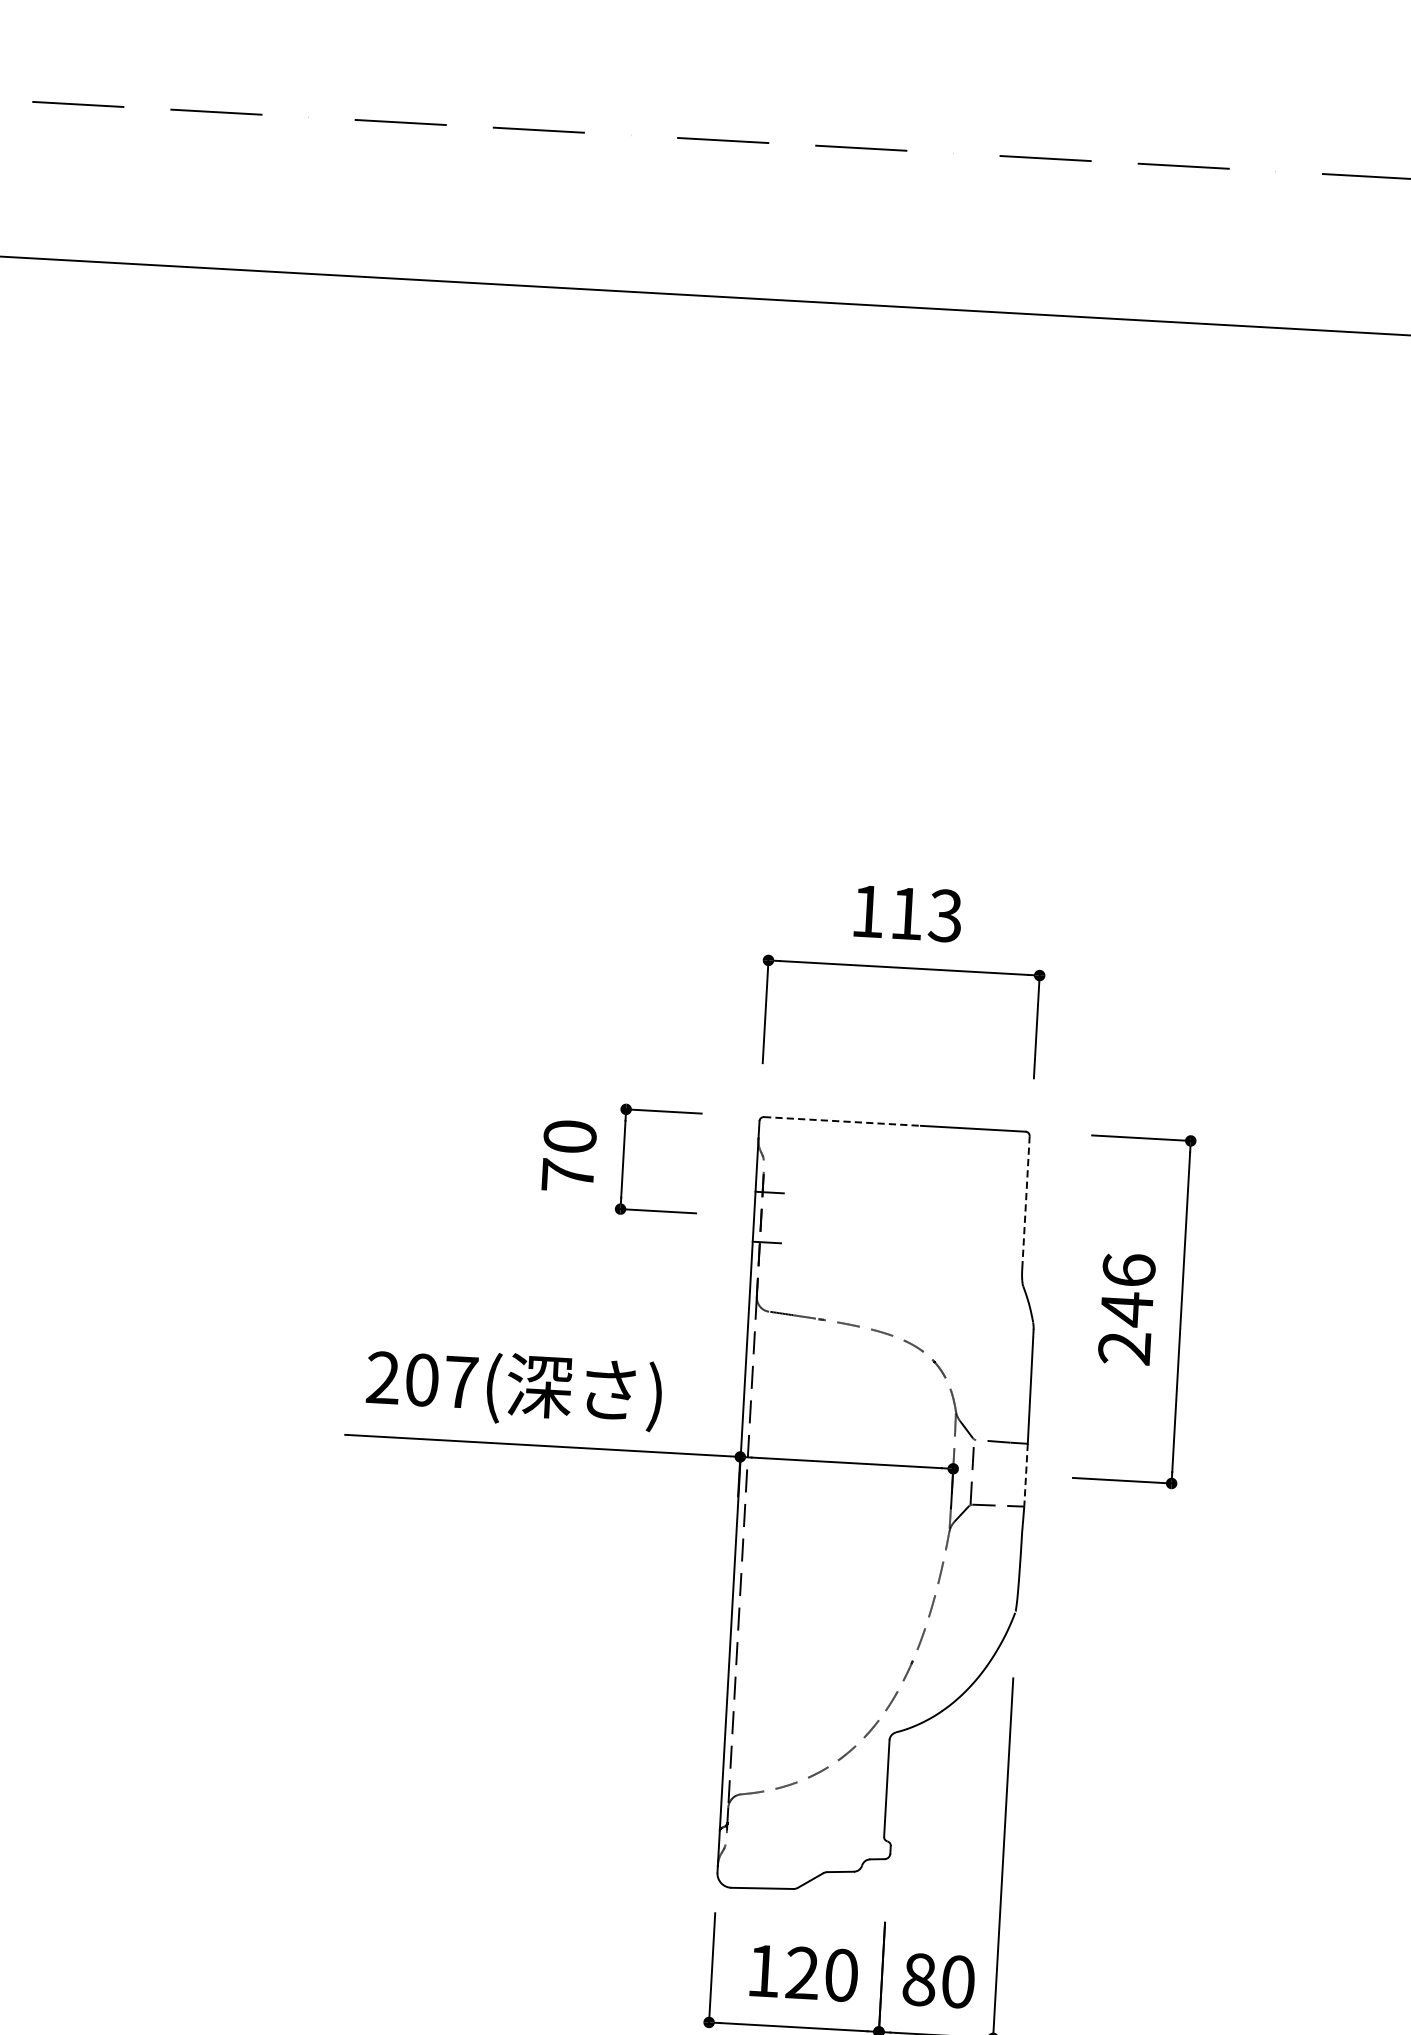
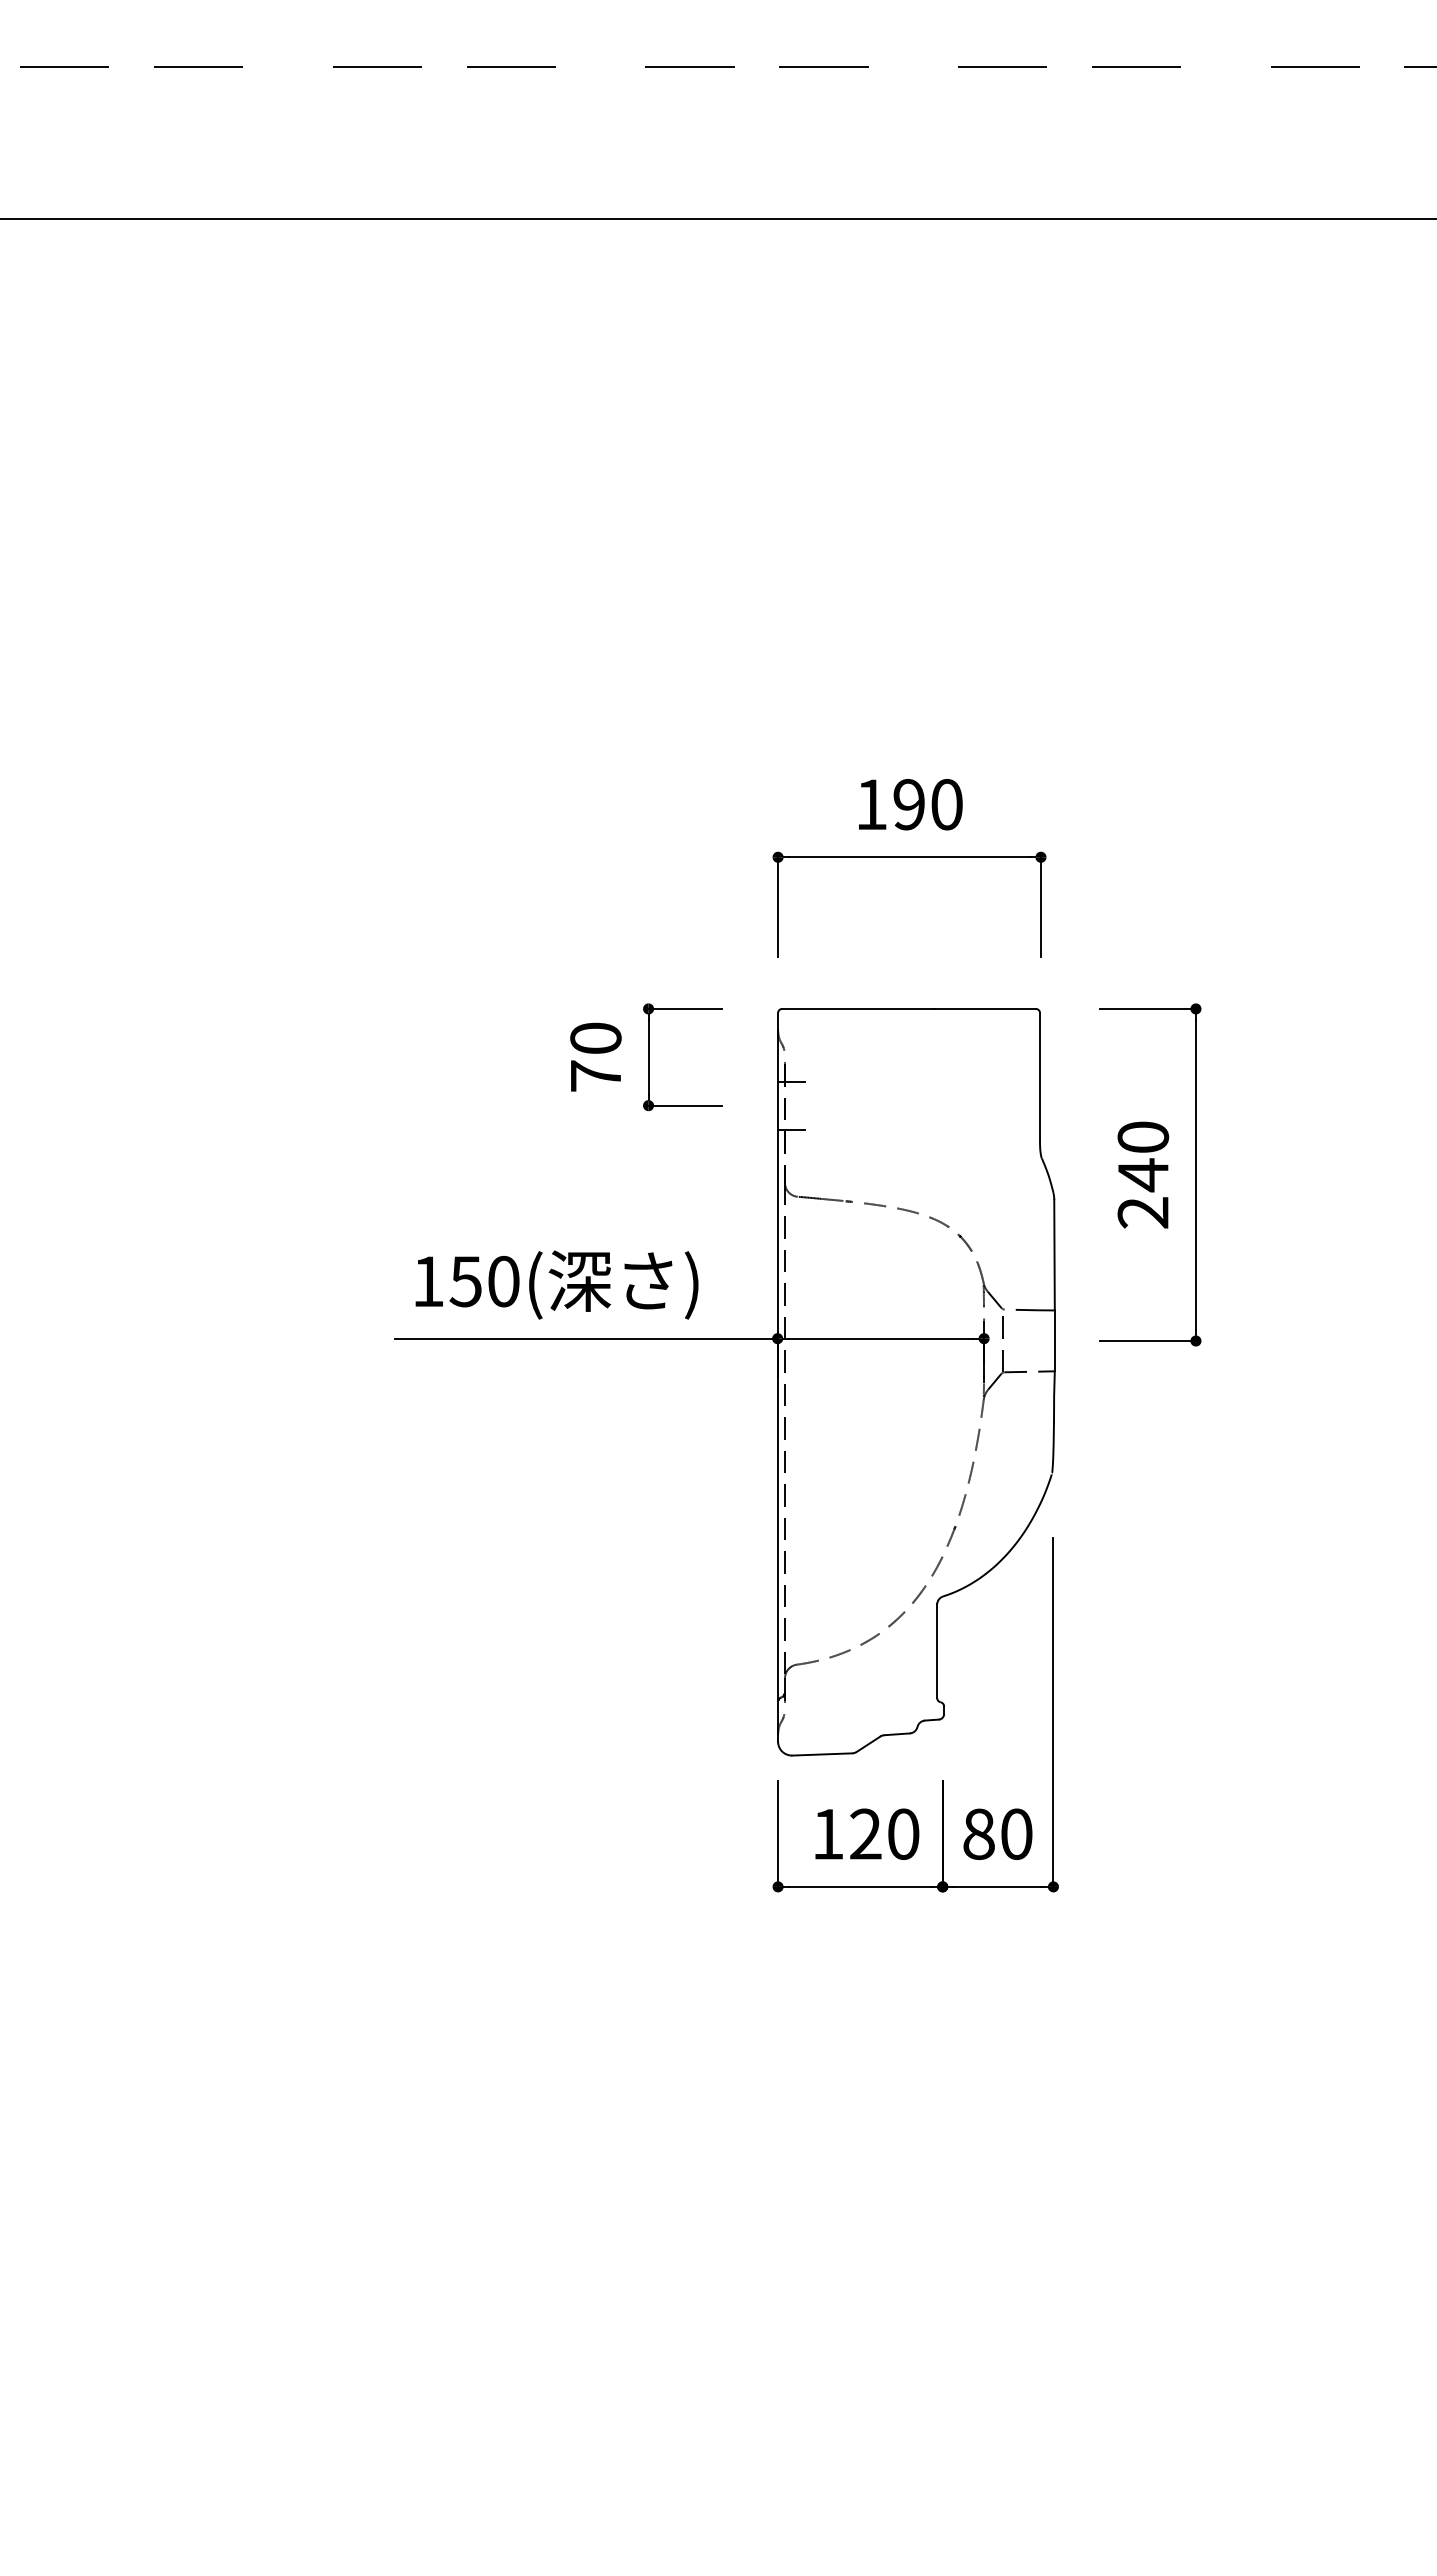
text: (925, 914) -> (927, 804), 113 -> 190
line: (842, 1121) -> (858, 1008), dashed -> solid
line: (1026, 1202) -> (1040, 1077), dashed -> solid
text: (1129, 1269) -> (1143, 1136), 246 -> 240
text: (421, 1379) -> (465, 1281), 207( -> 150(
line: (1025, 1475) -> (1054, 1341), dashed -> solid

